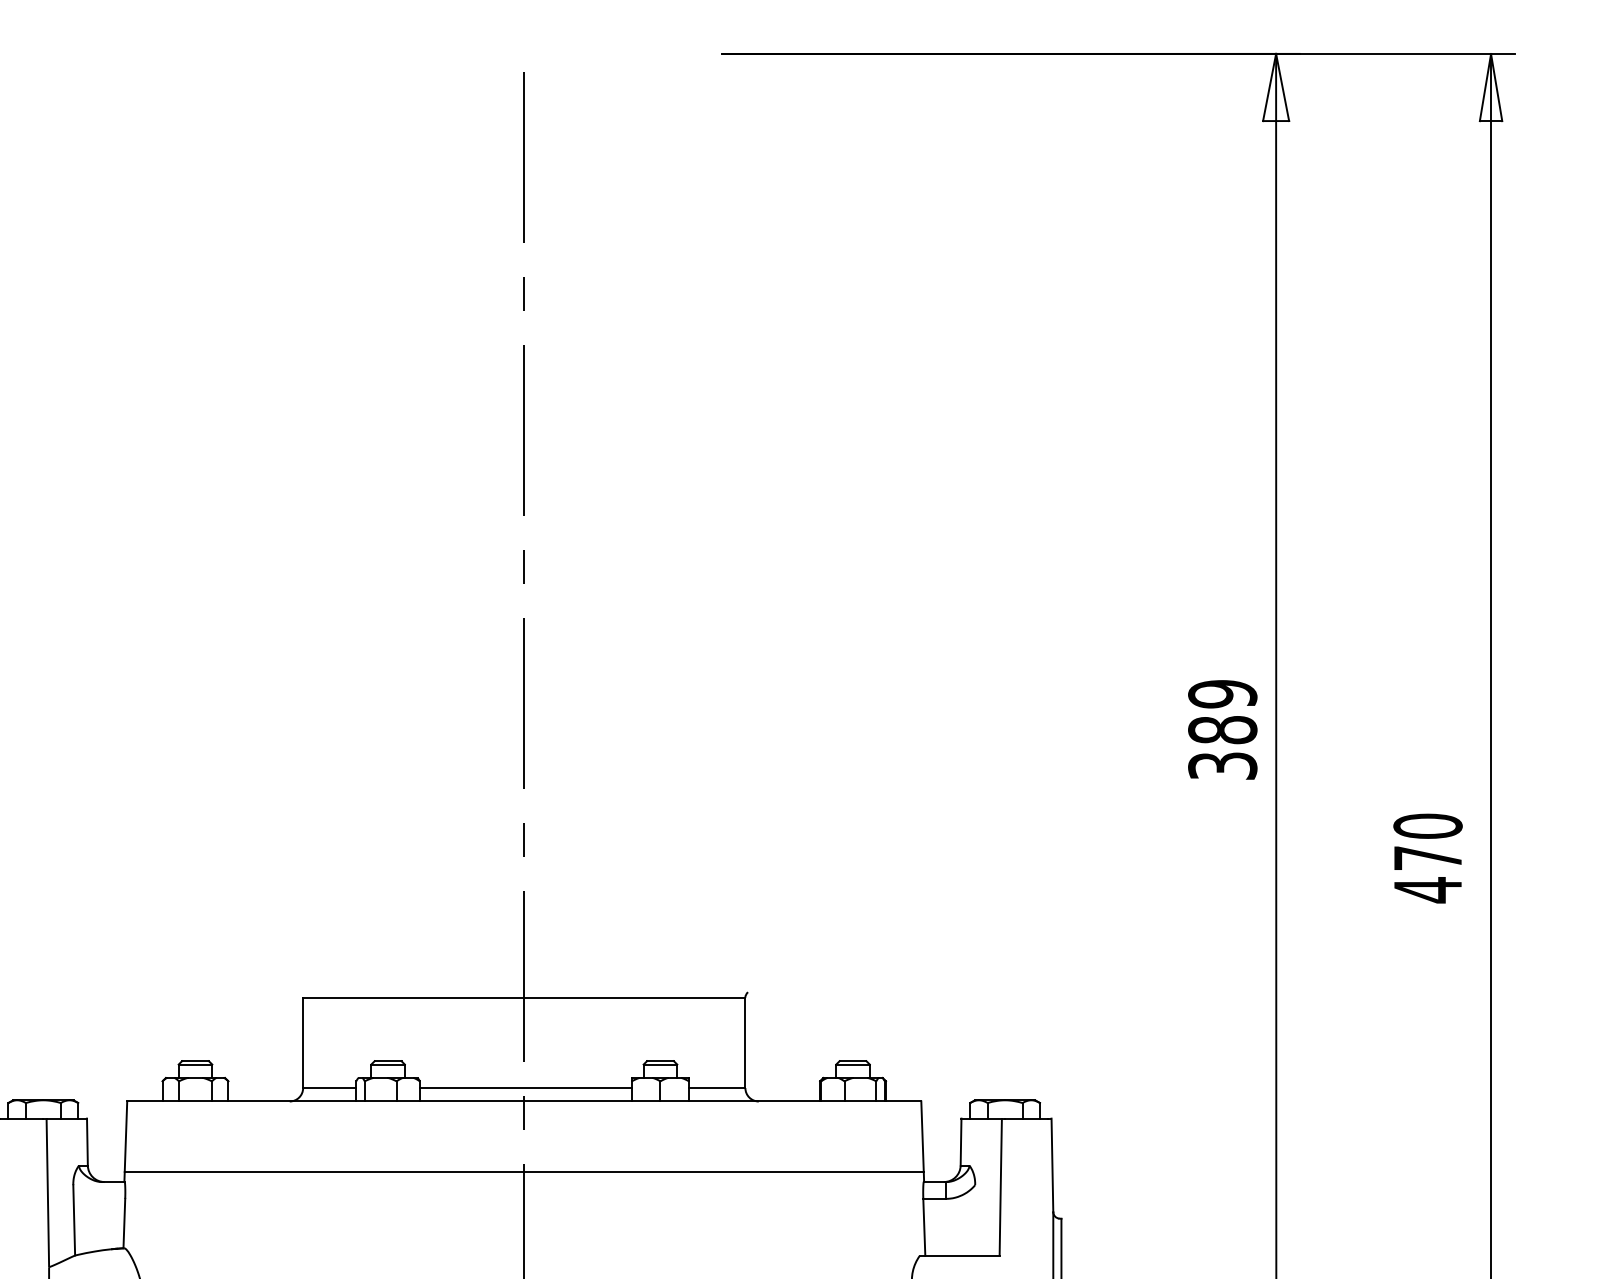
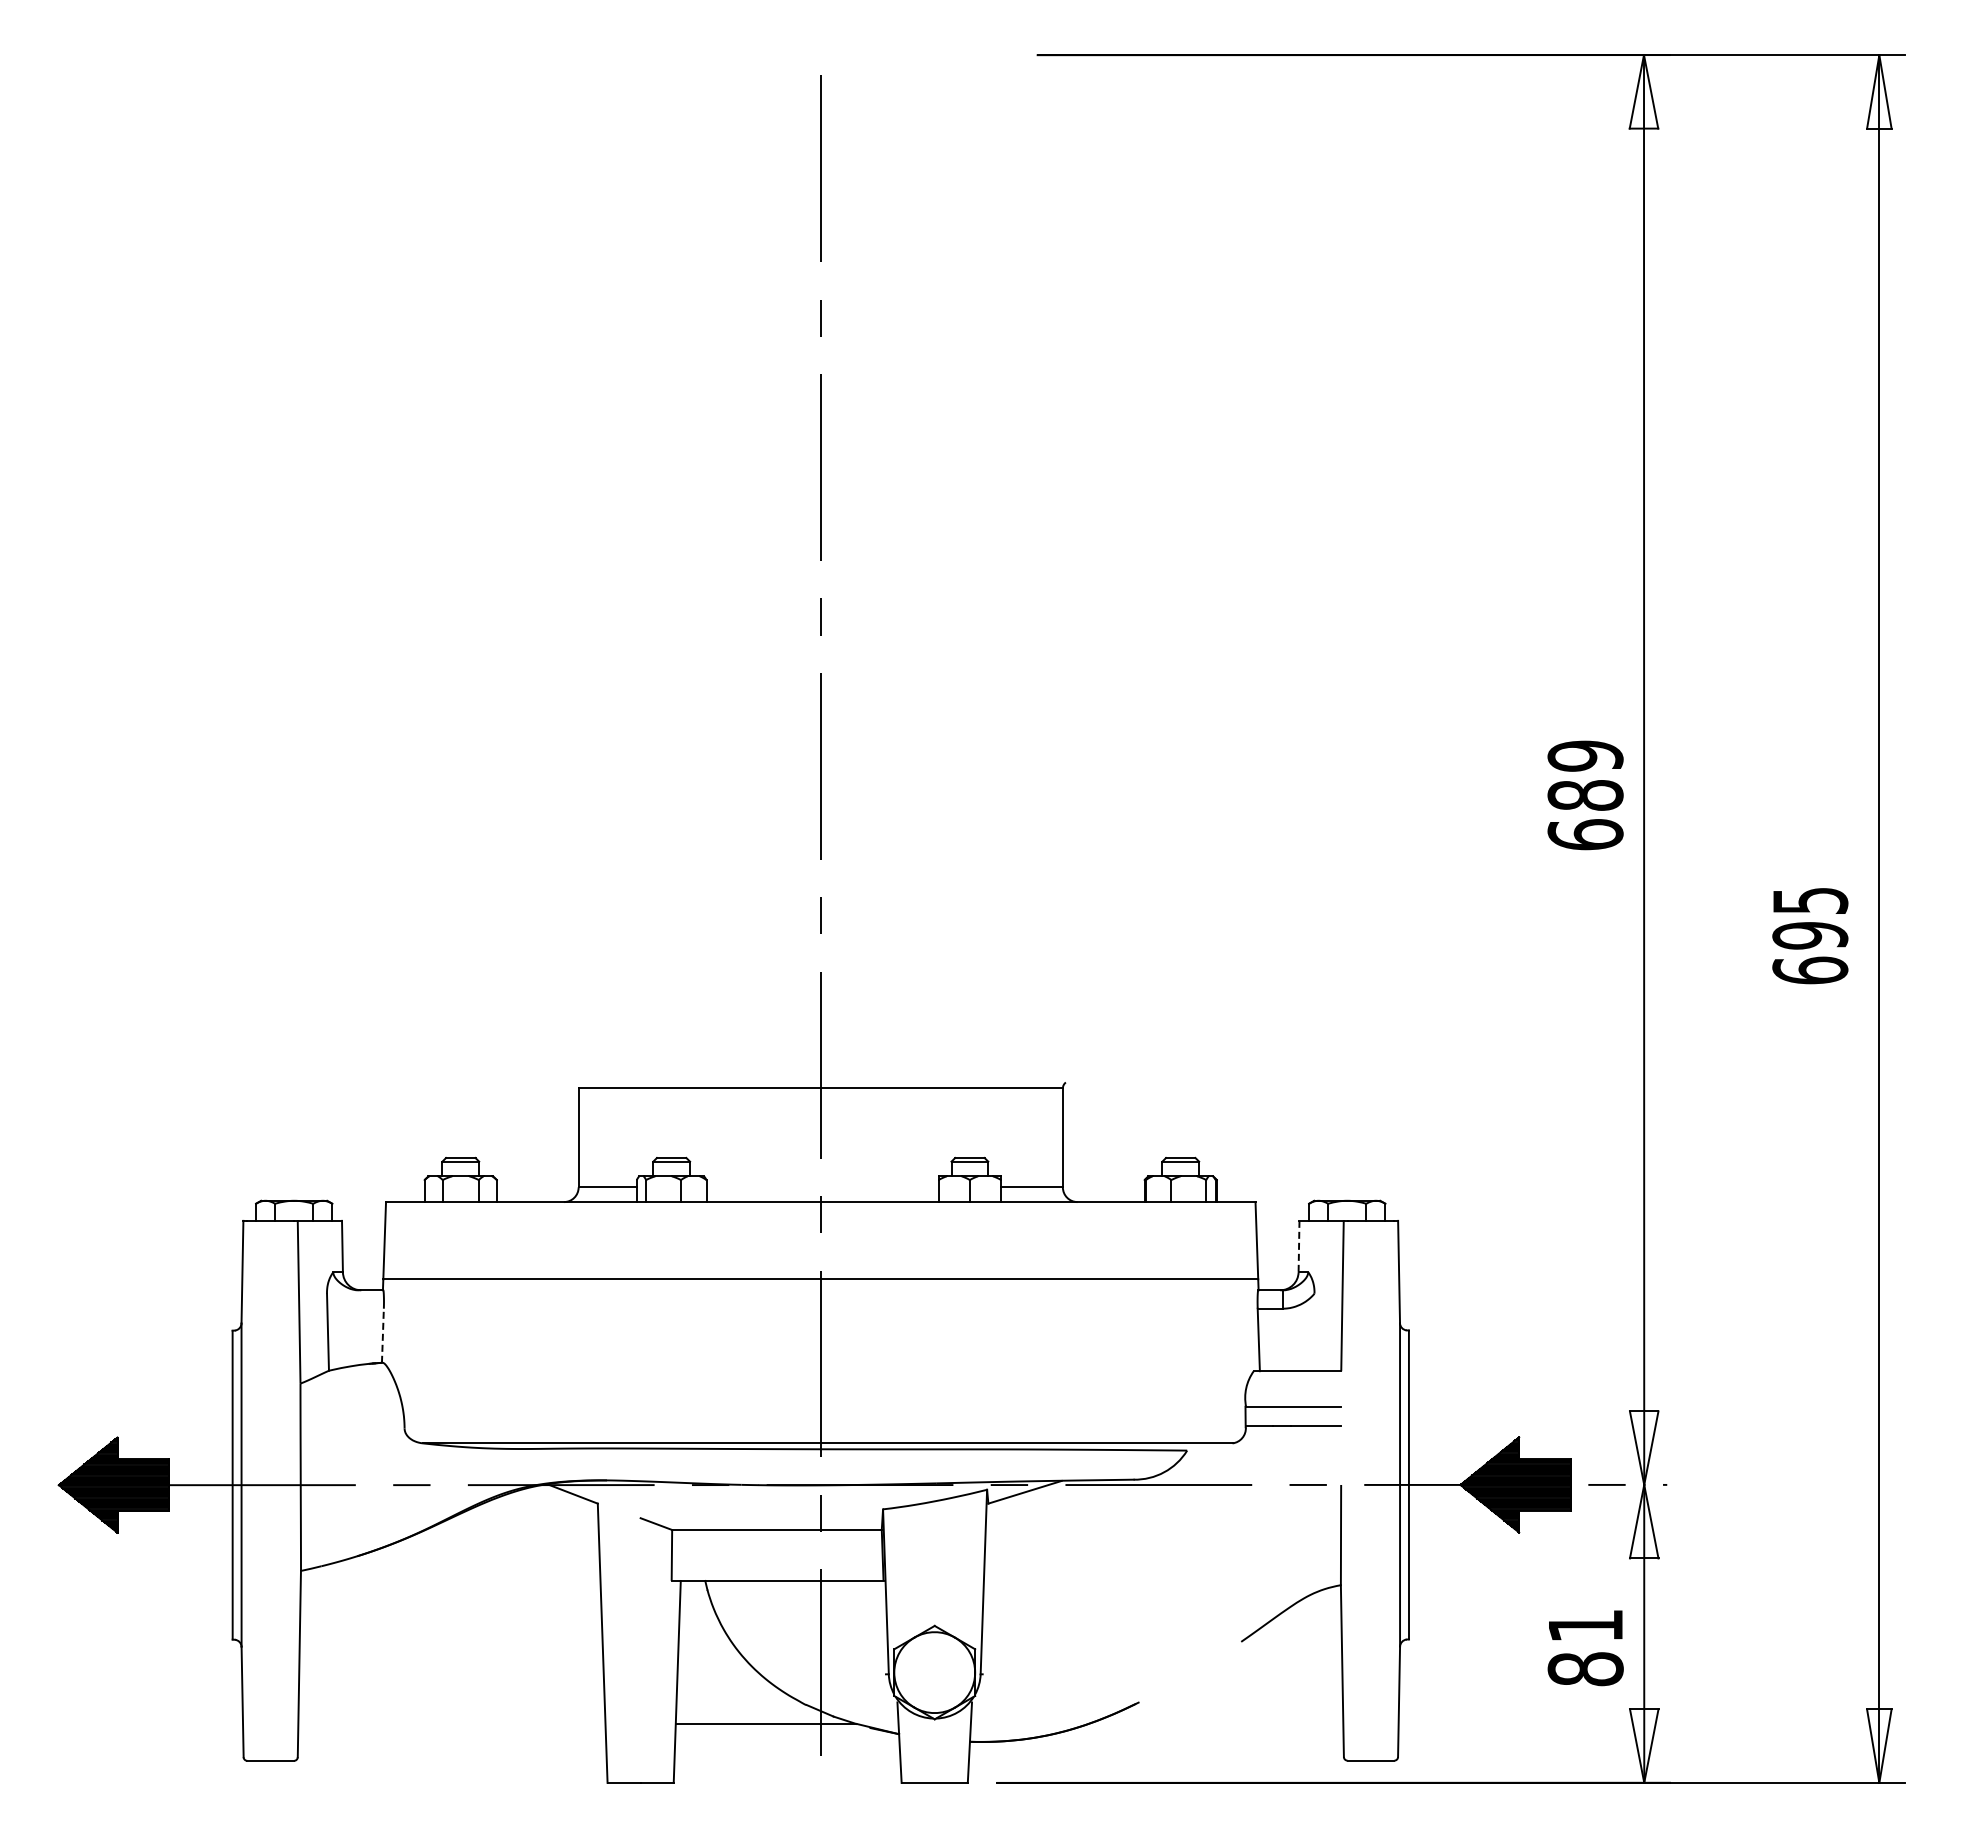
text: (1222, 765) -> (1585, 834), 389 -> 689
text: (1428, 858) -> (1810, 936), 470 -> 695
line: (525, 1088) -> (822, 1187), removed
line: (961, 1142) -> (1299, 1246), solid -> dashed
line: (123, 1223) -> (382, 1335), solid -> dashed

